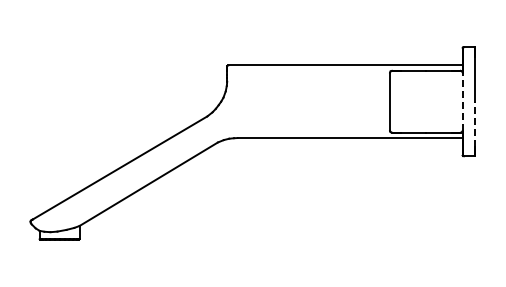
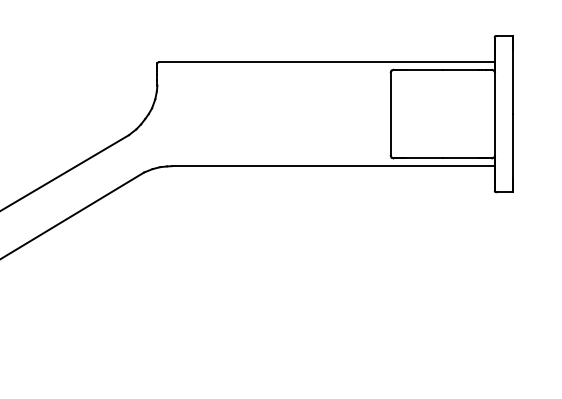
line: (462, 101) -> (494, 113), dashed -> solid
line: (475, 123) -> (513, 145), dashed -> solid

